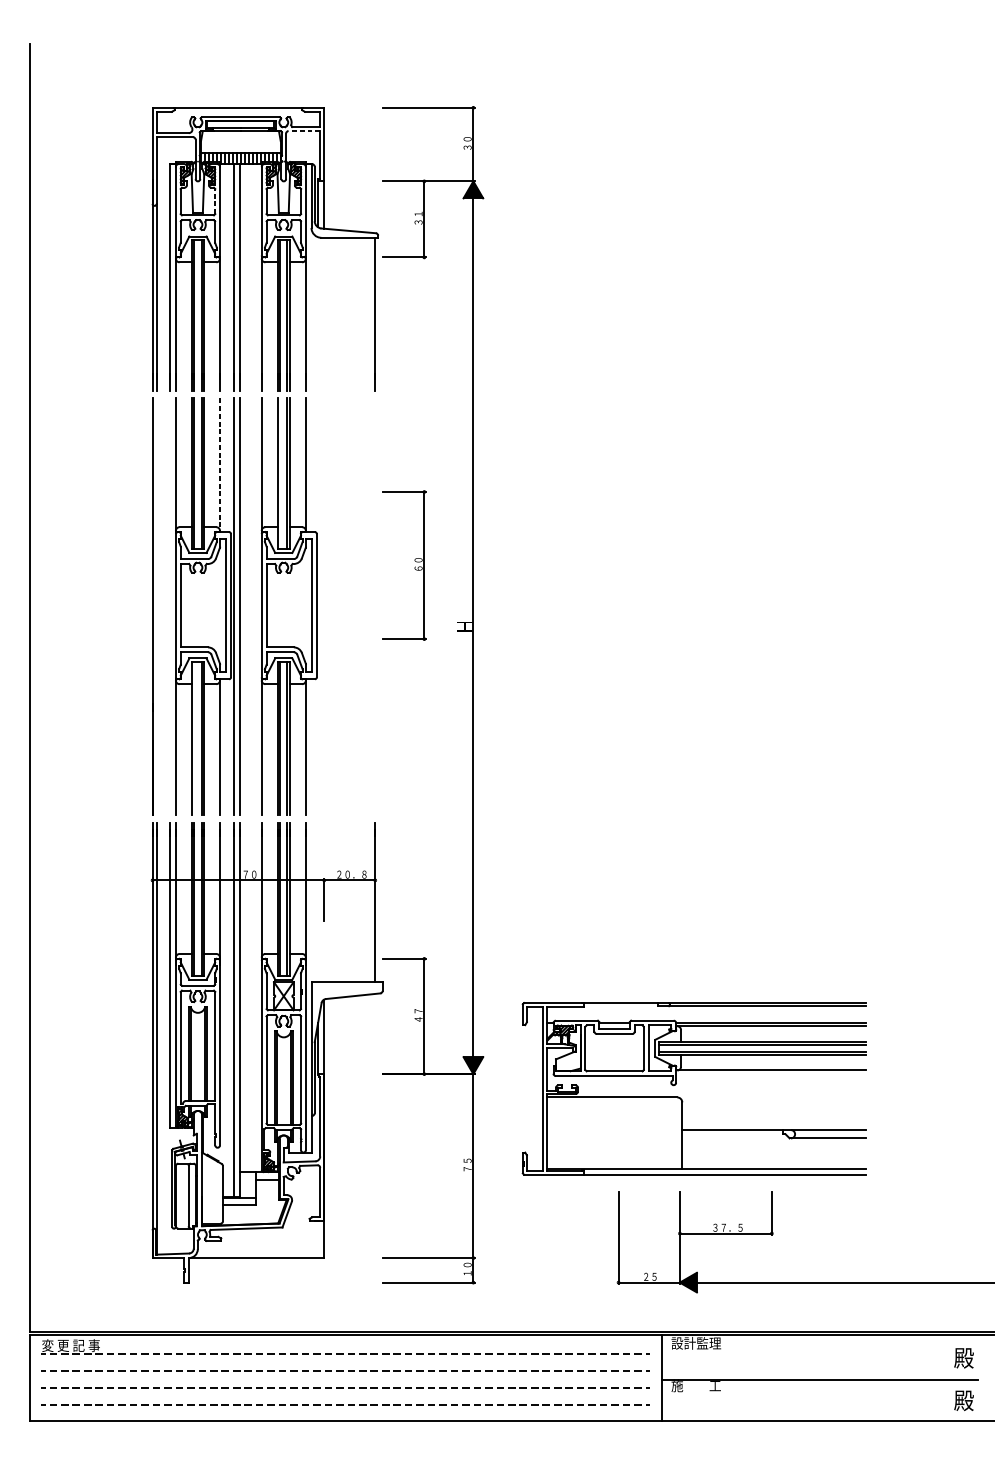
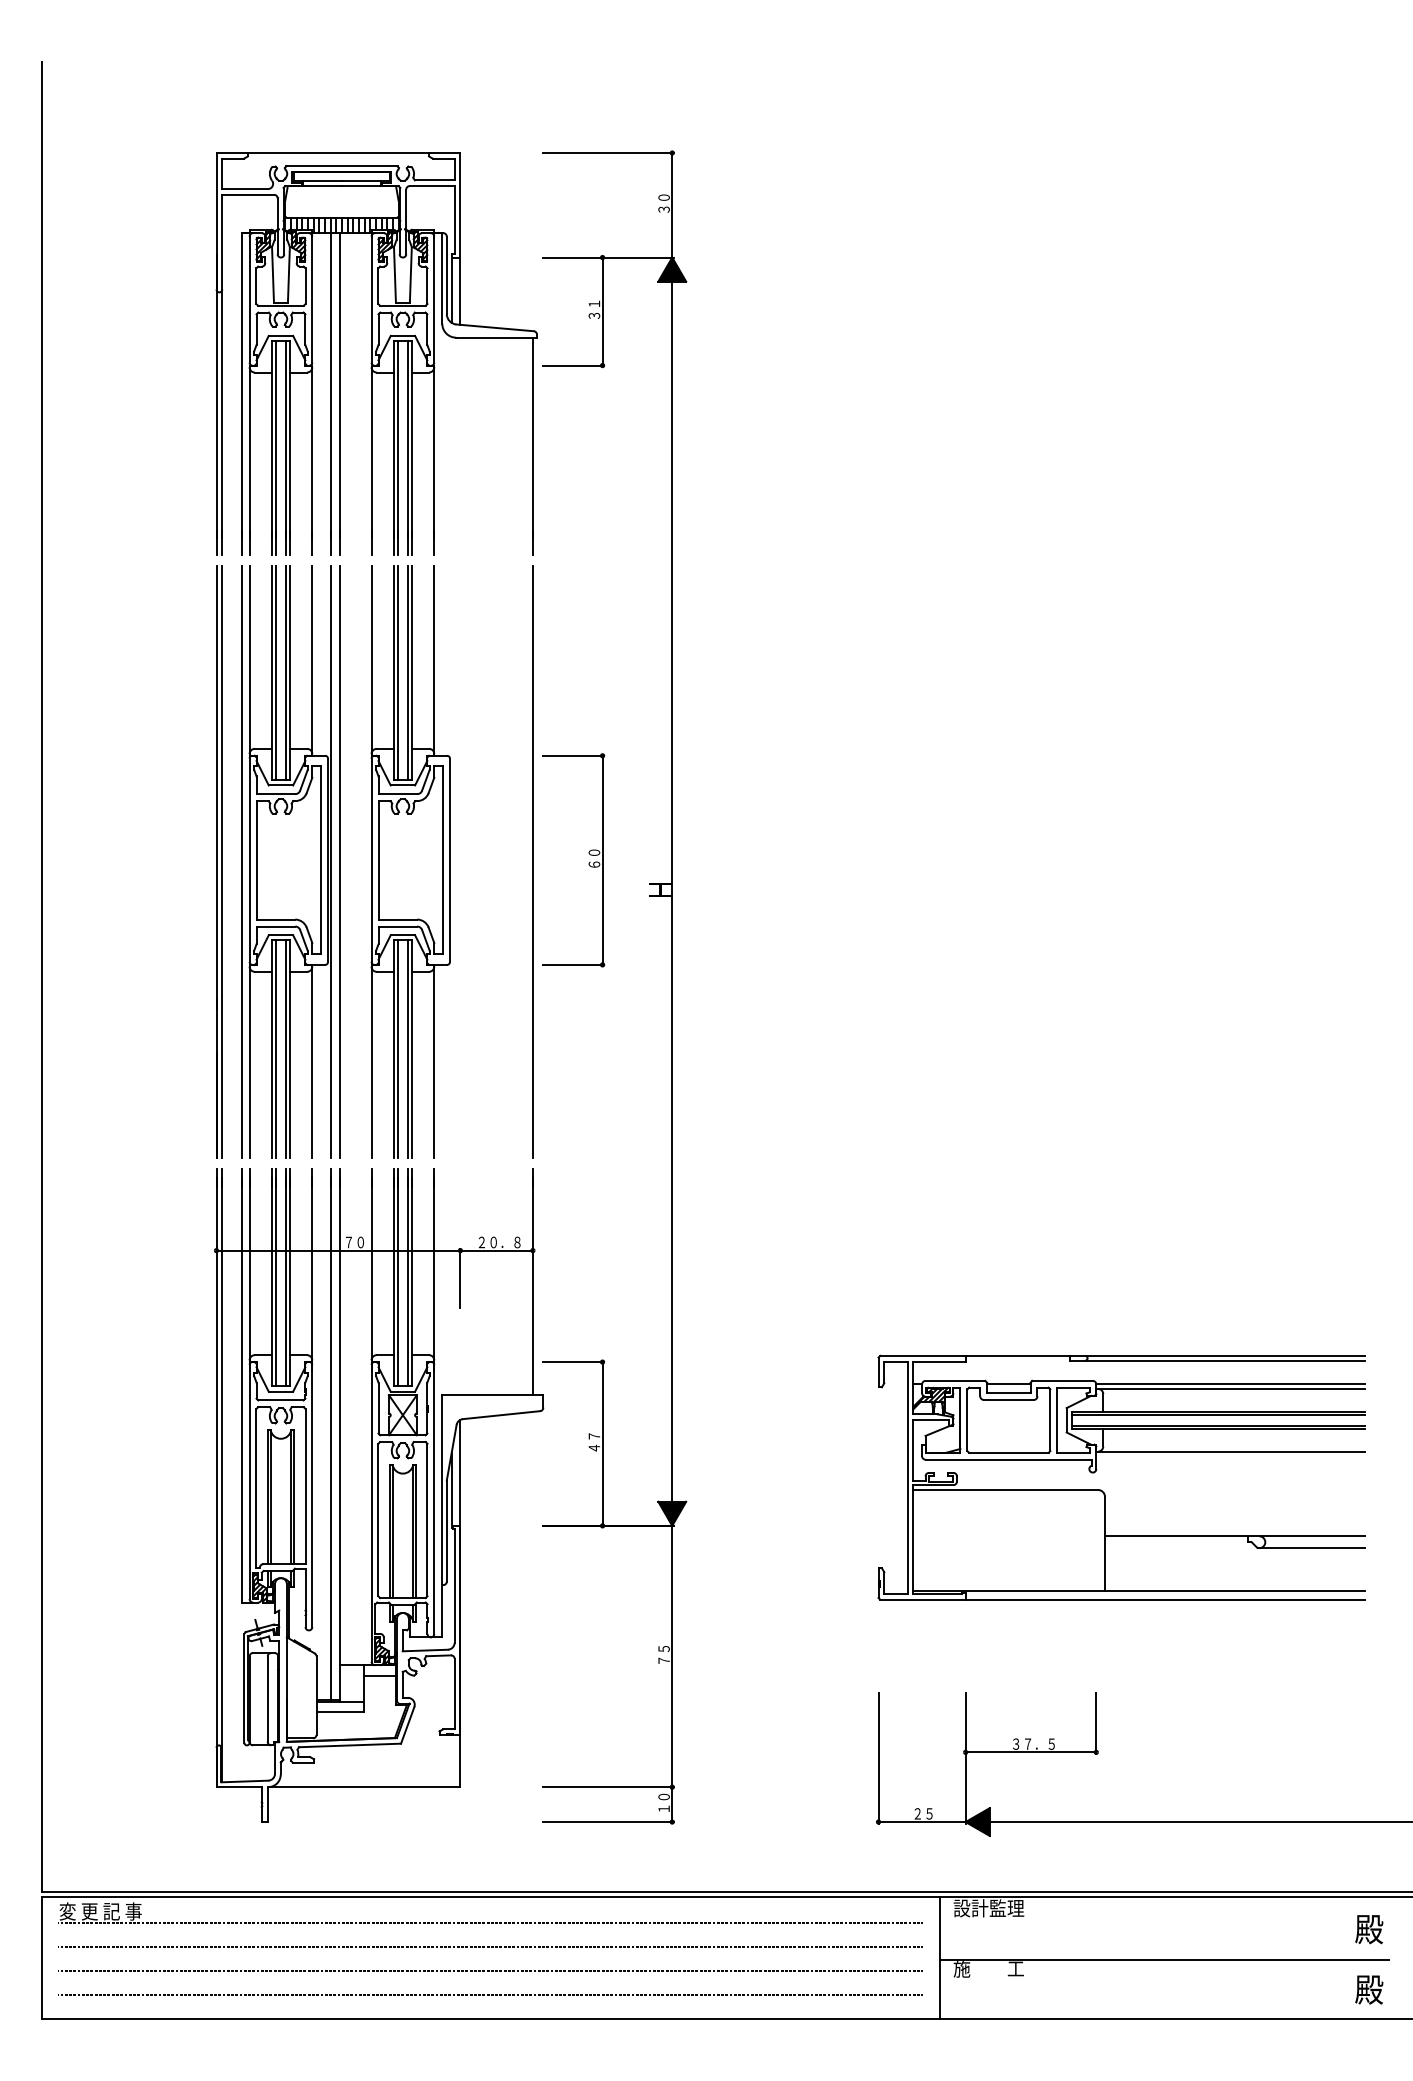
line: (303, 131) -> (431, 186), dashed -> solid
line: (215, 201) -> (305, 286), dashed -> solid
line: (220, 465) -> (312, 660), dashed -> solid
line: (279, 473) -> (397, 672), added
part: (414, 567) -> (588, 863), moved
line: (156, 606) -> (222, 861), added
line: (170, 606) -> (241, 861), added
line: (375, 606) -> (532, 861), added
line: (194, 738) -> (275, 1049), added
part: (682, 1099) -> (1105, 1493), moved

